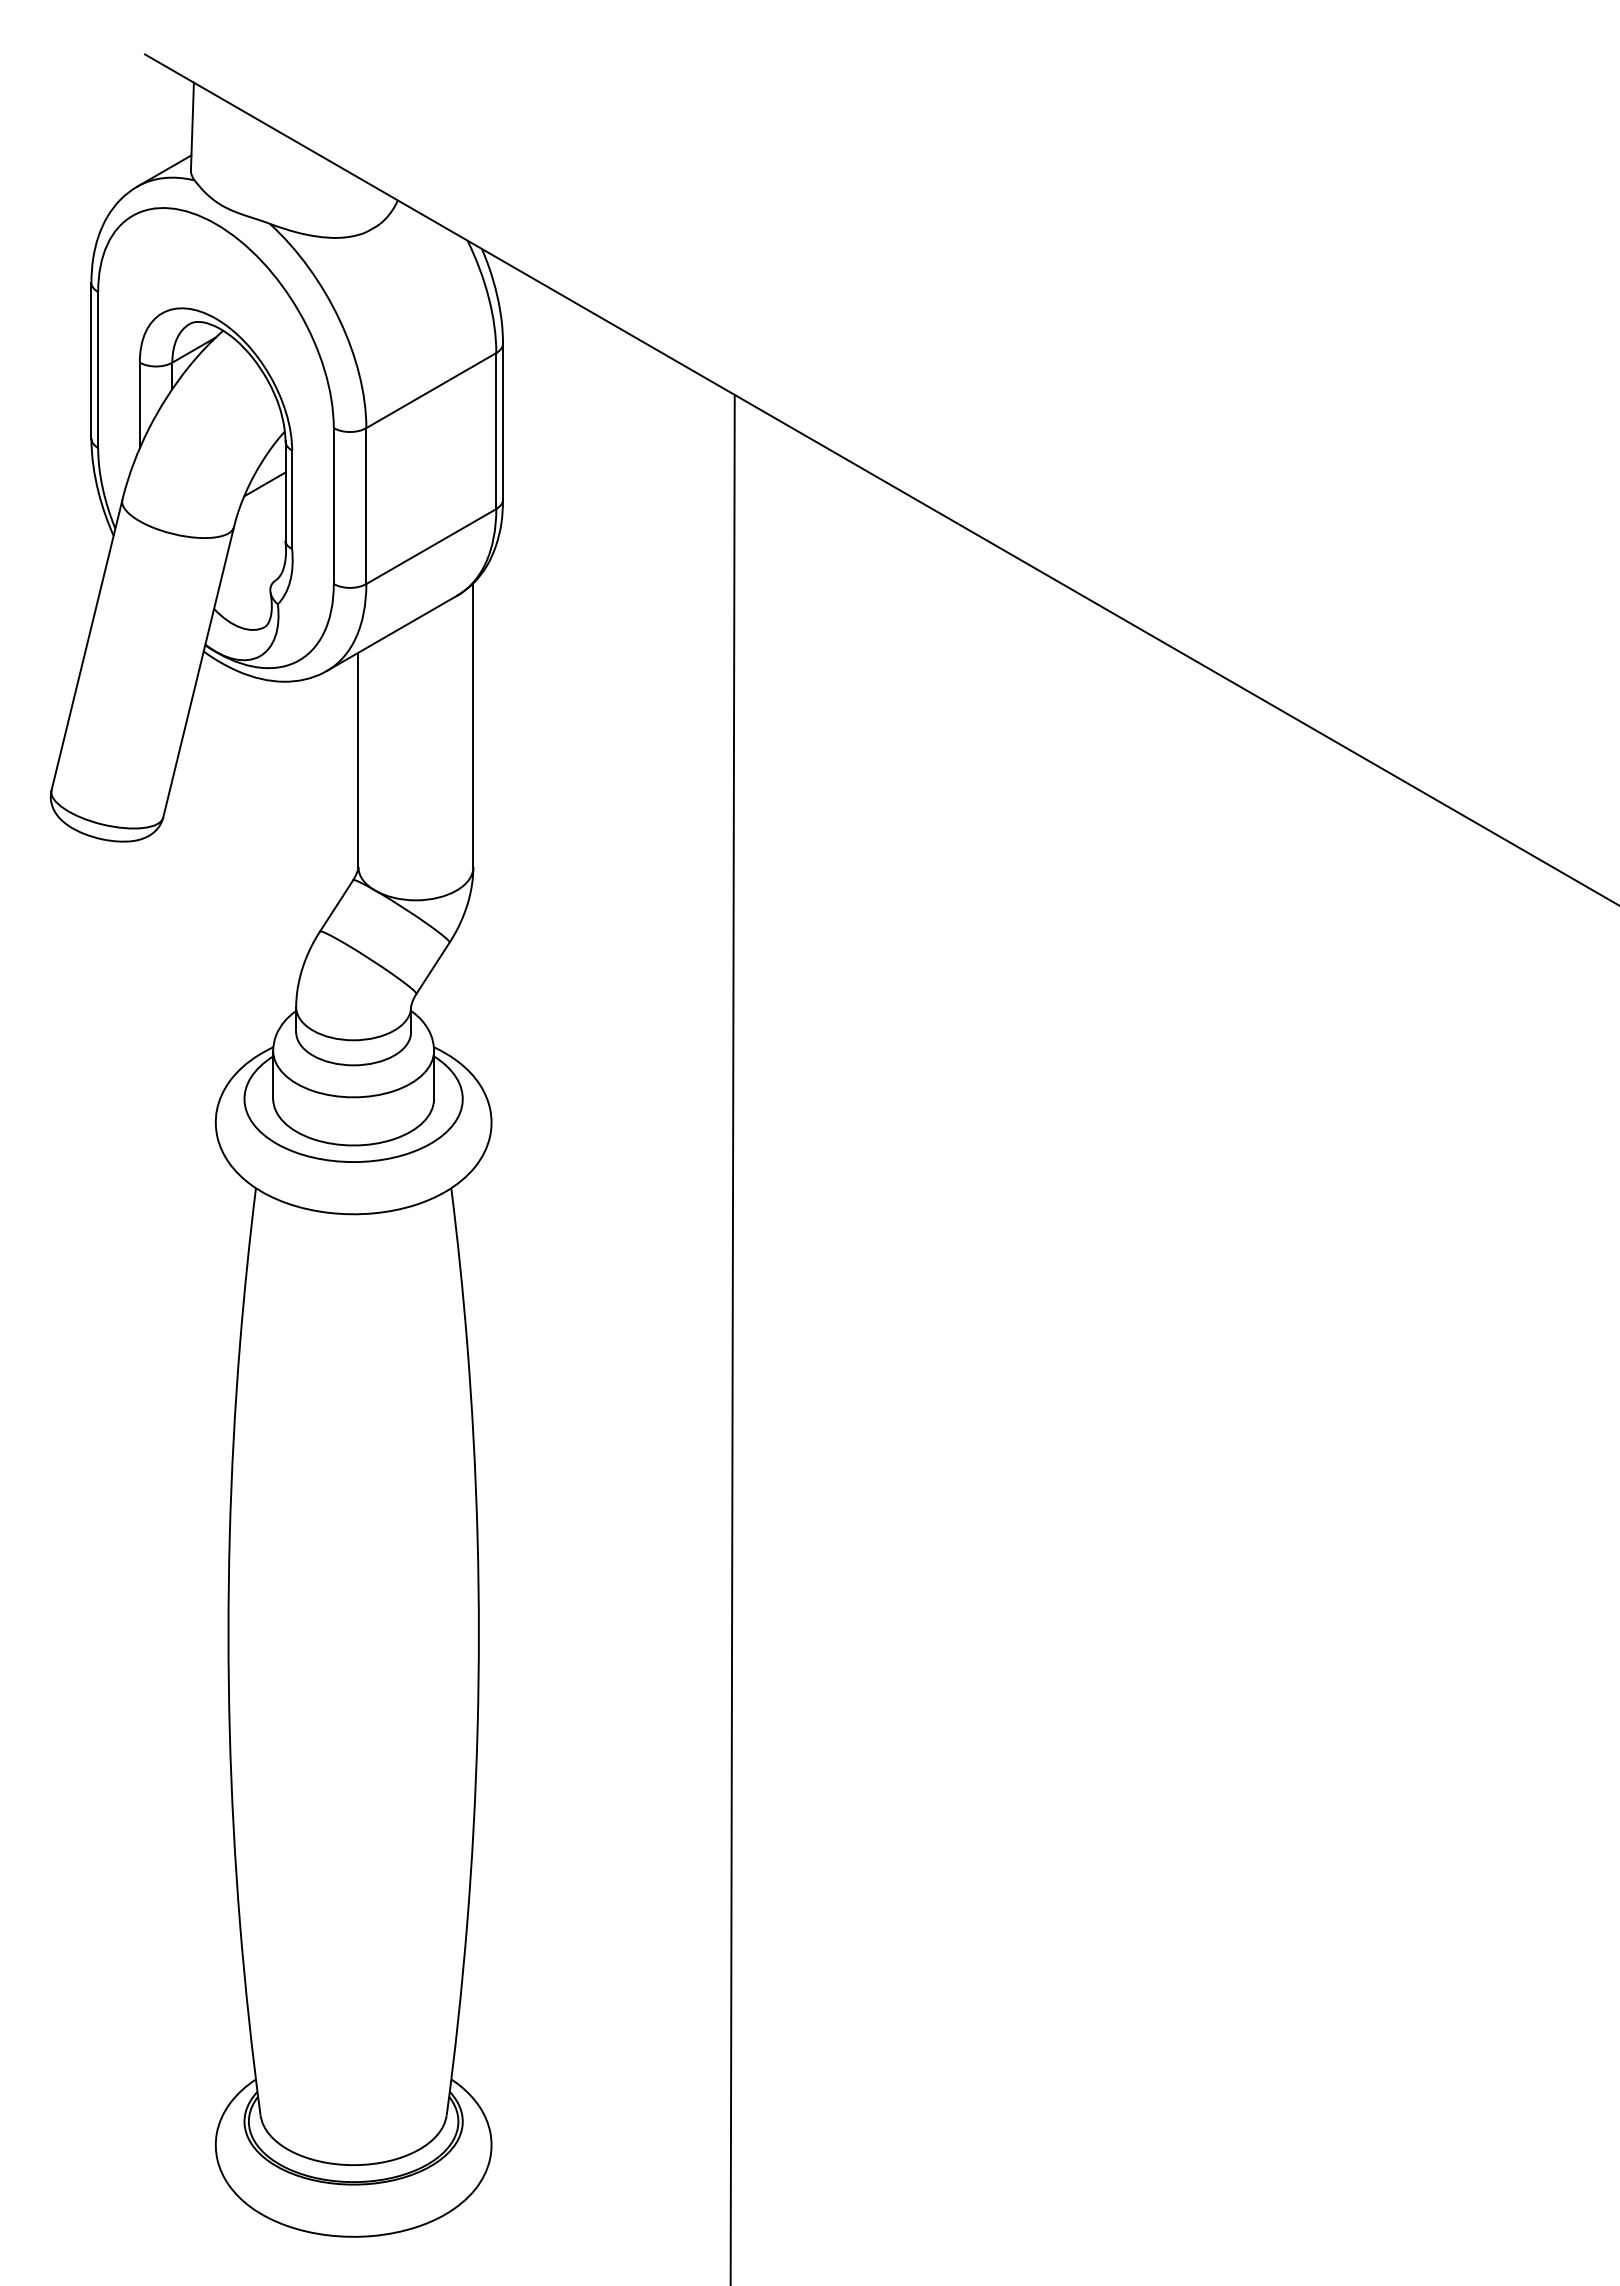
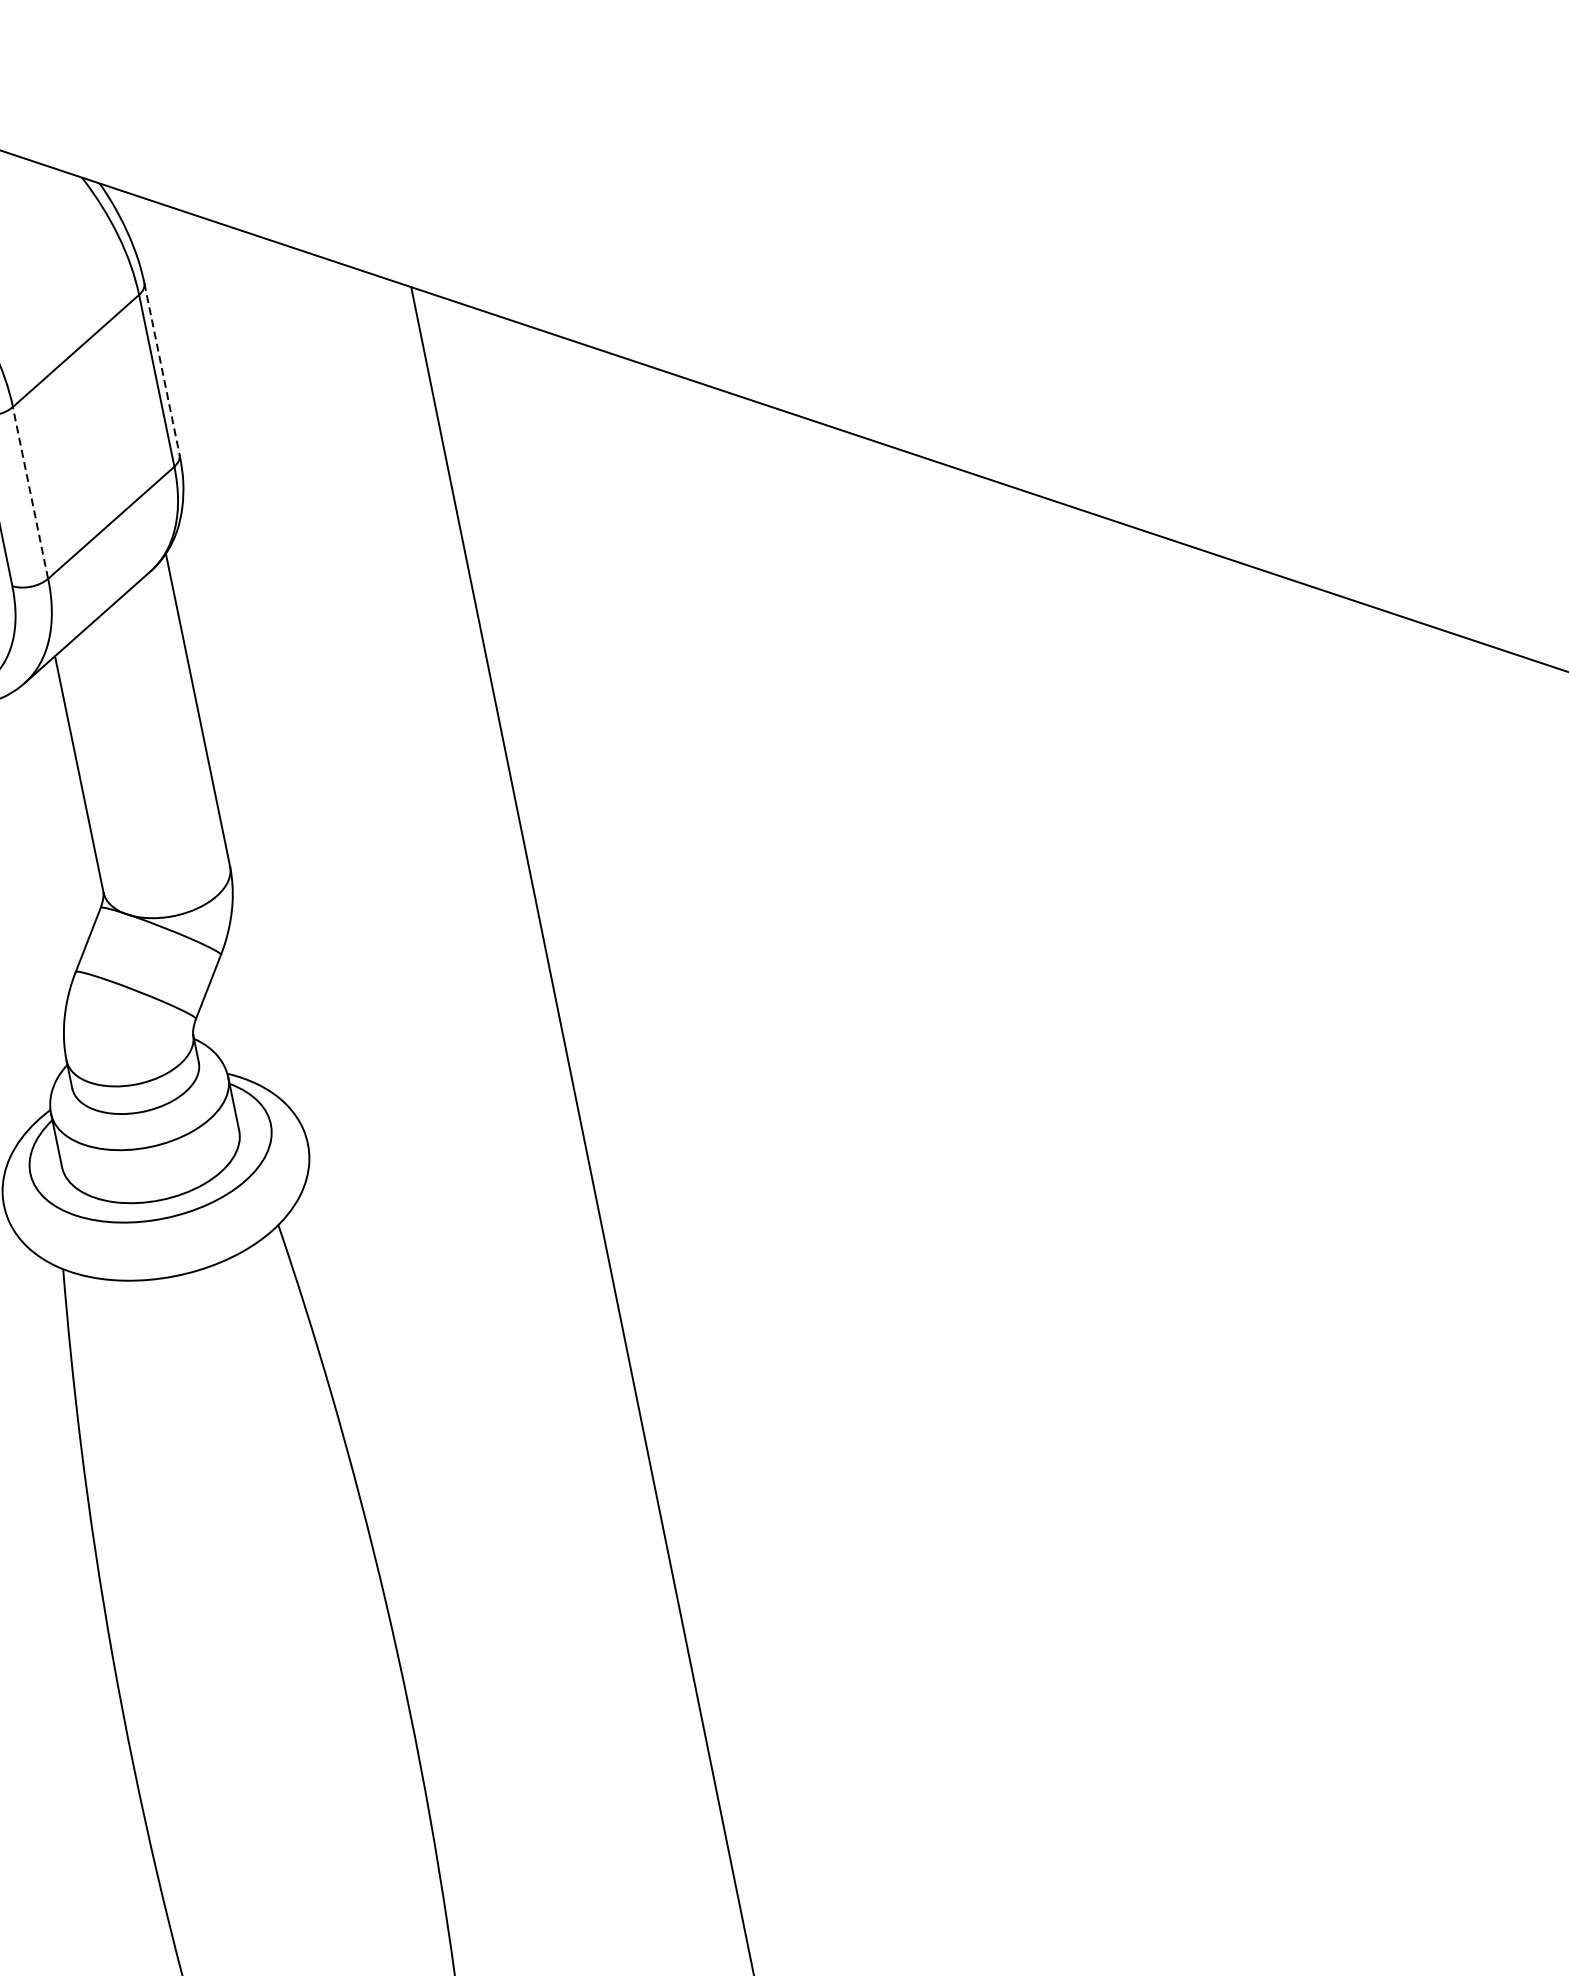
line: (503, 421) -> (162, 368), solid -> dashed
line: (366, 506) -> (30, 493), solid -> dashed

